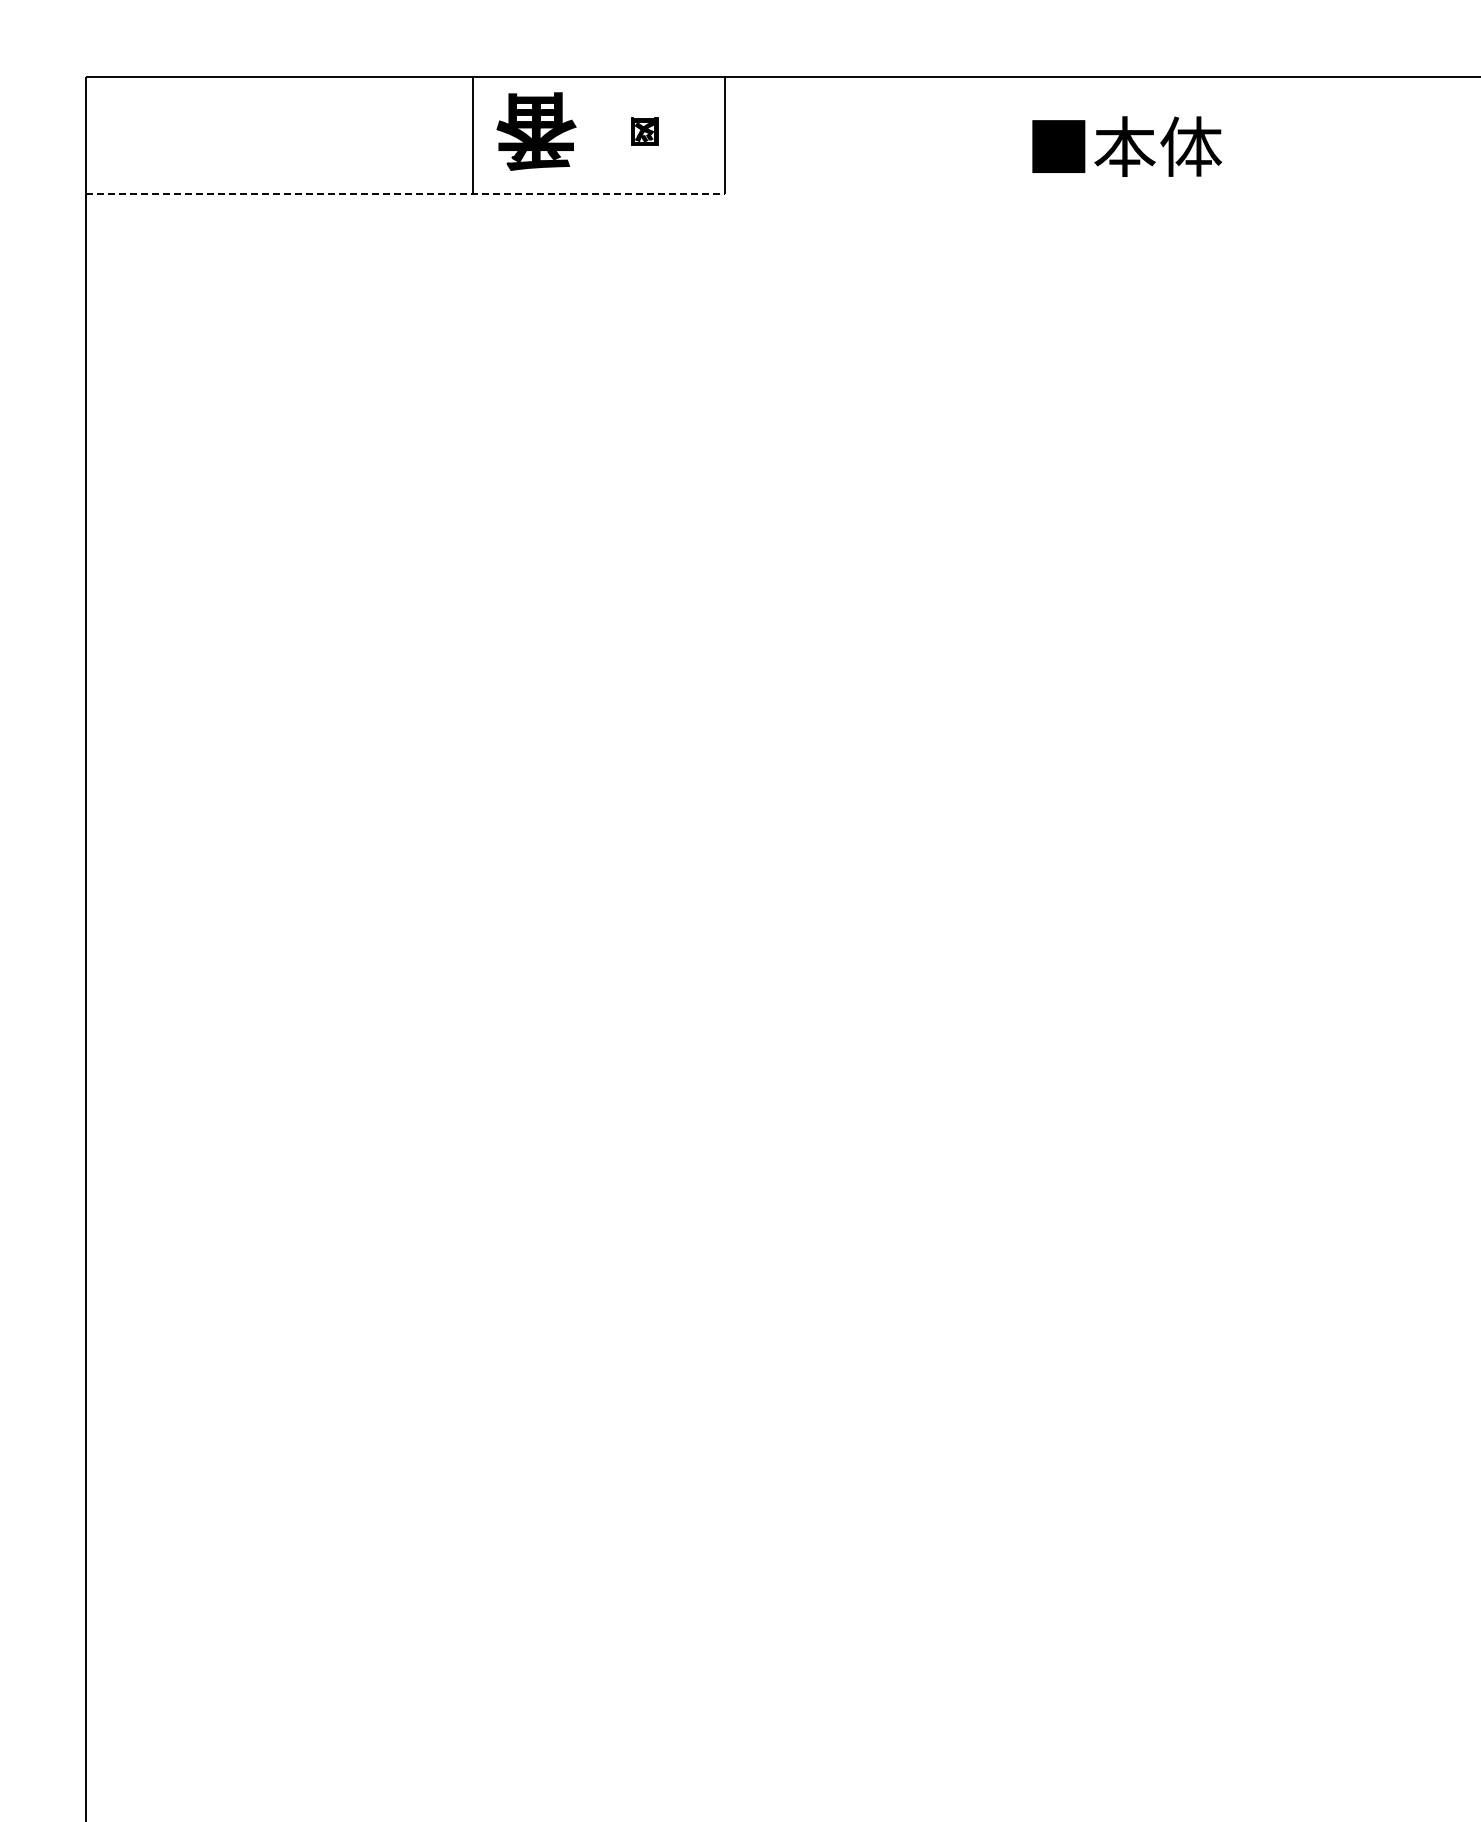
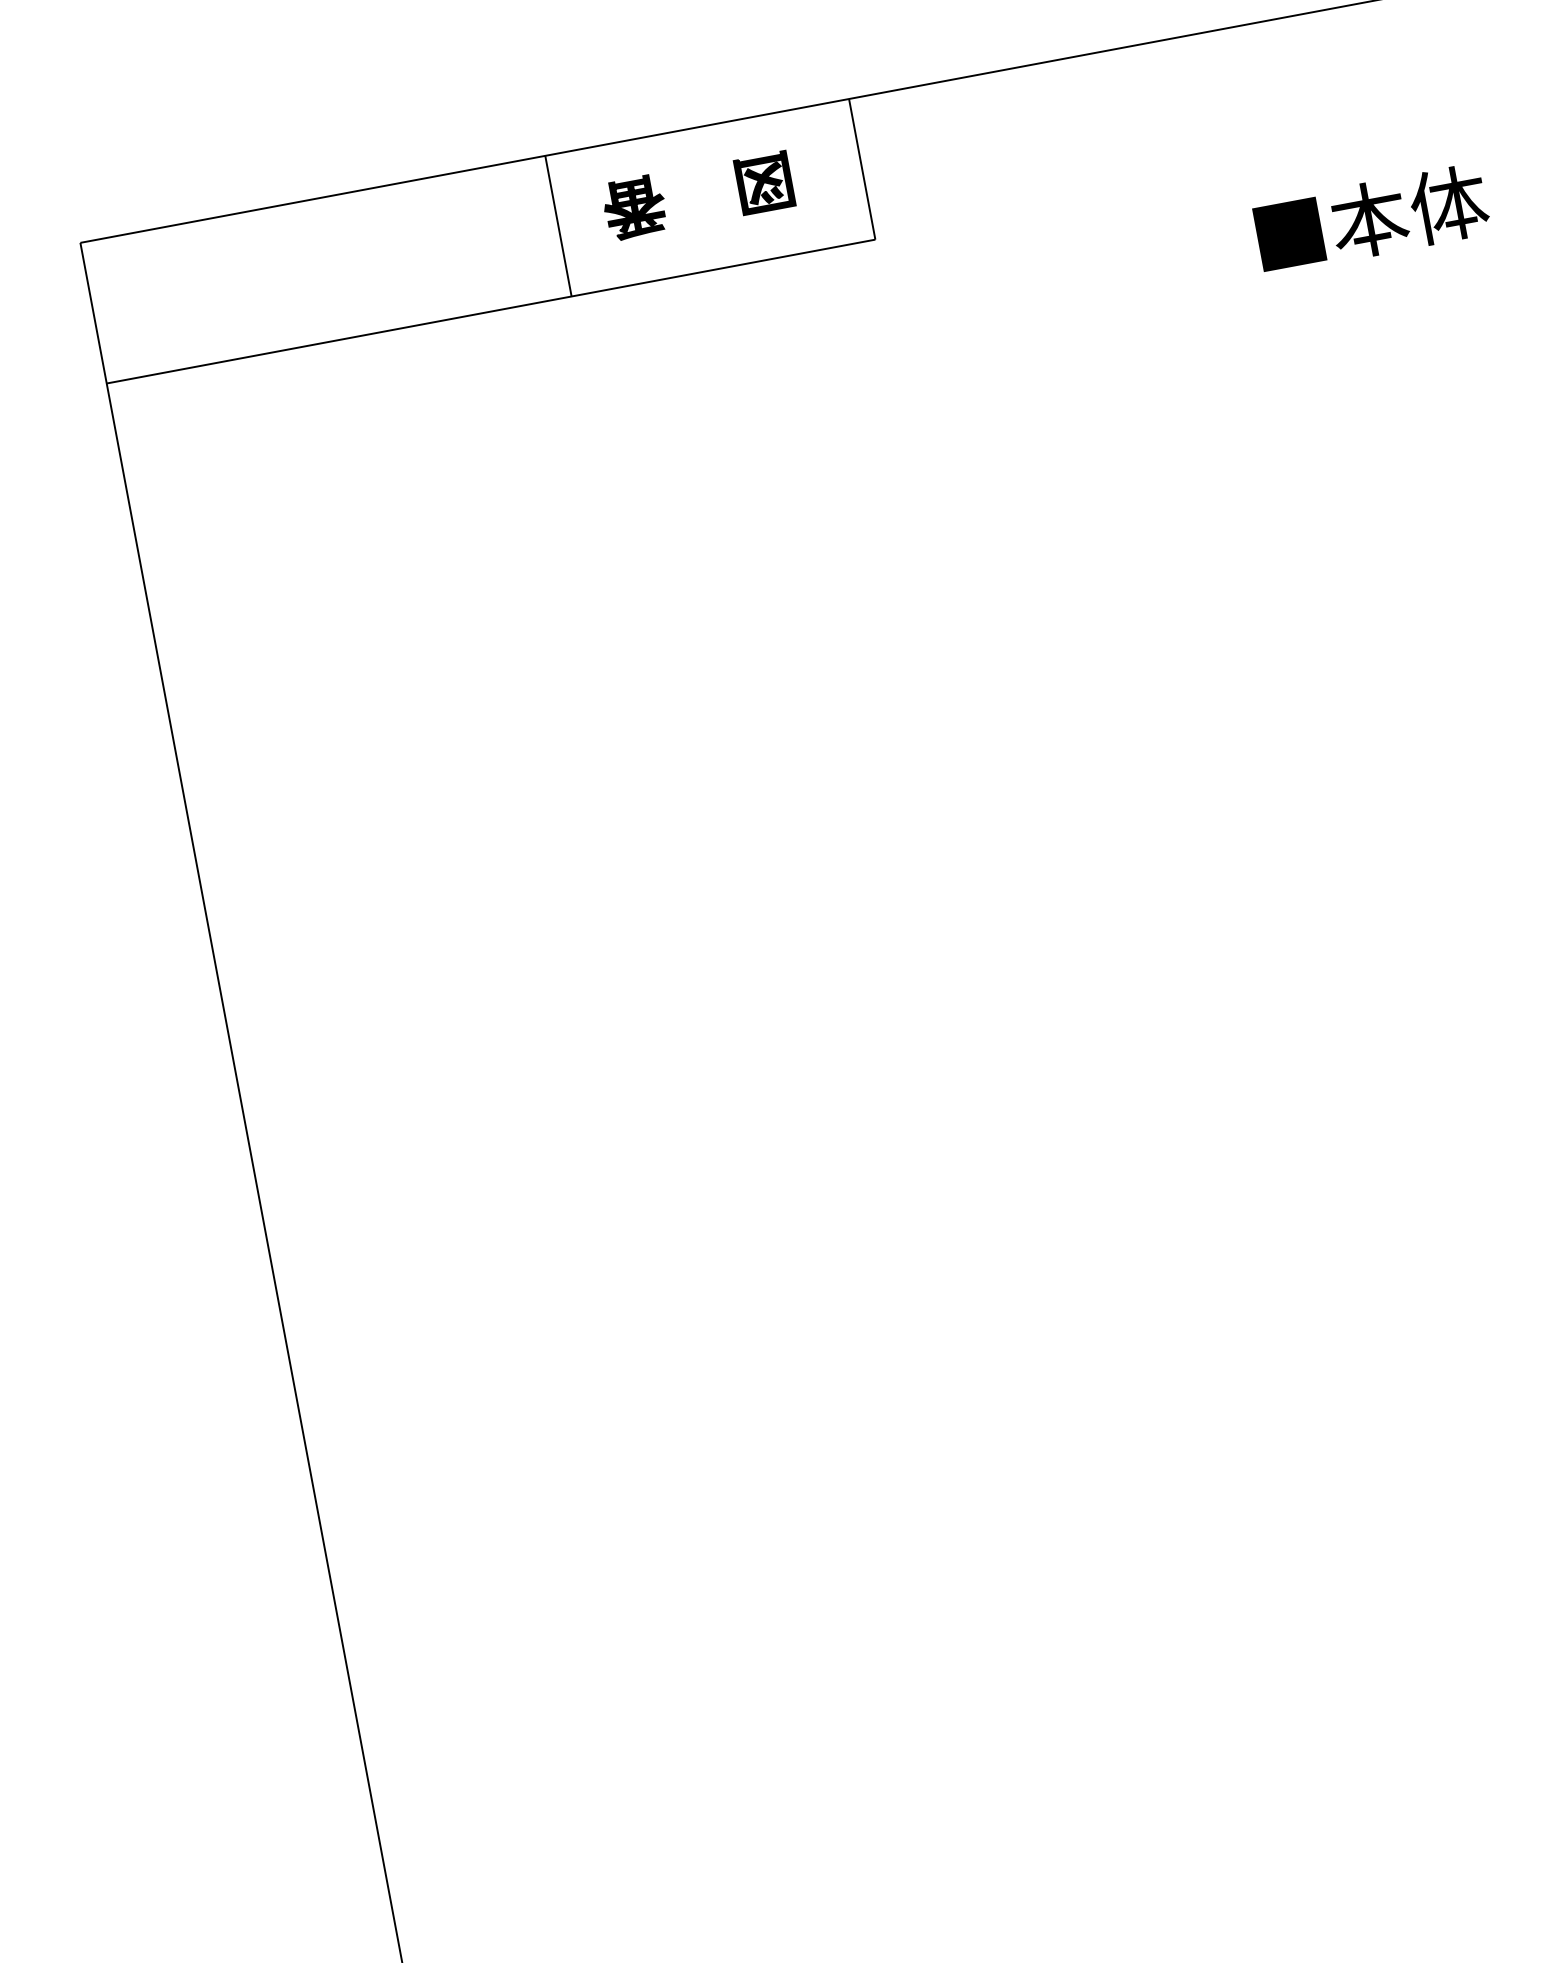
part: (536, 131) -> (634, 207), size x0.62
part: (644, 131) -> (764, 183), size x1.67
text: (1127, 146) -> (1372, 218), moved
line: (405, 193) -> (490, 311), dashed -> solid

